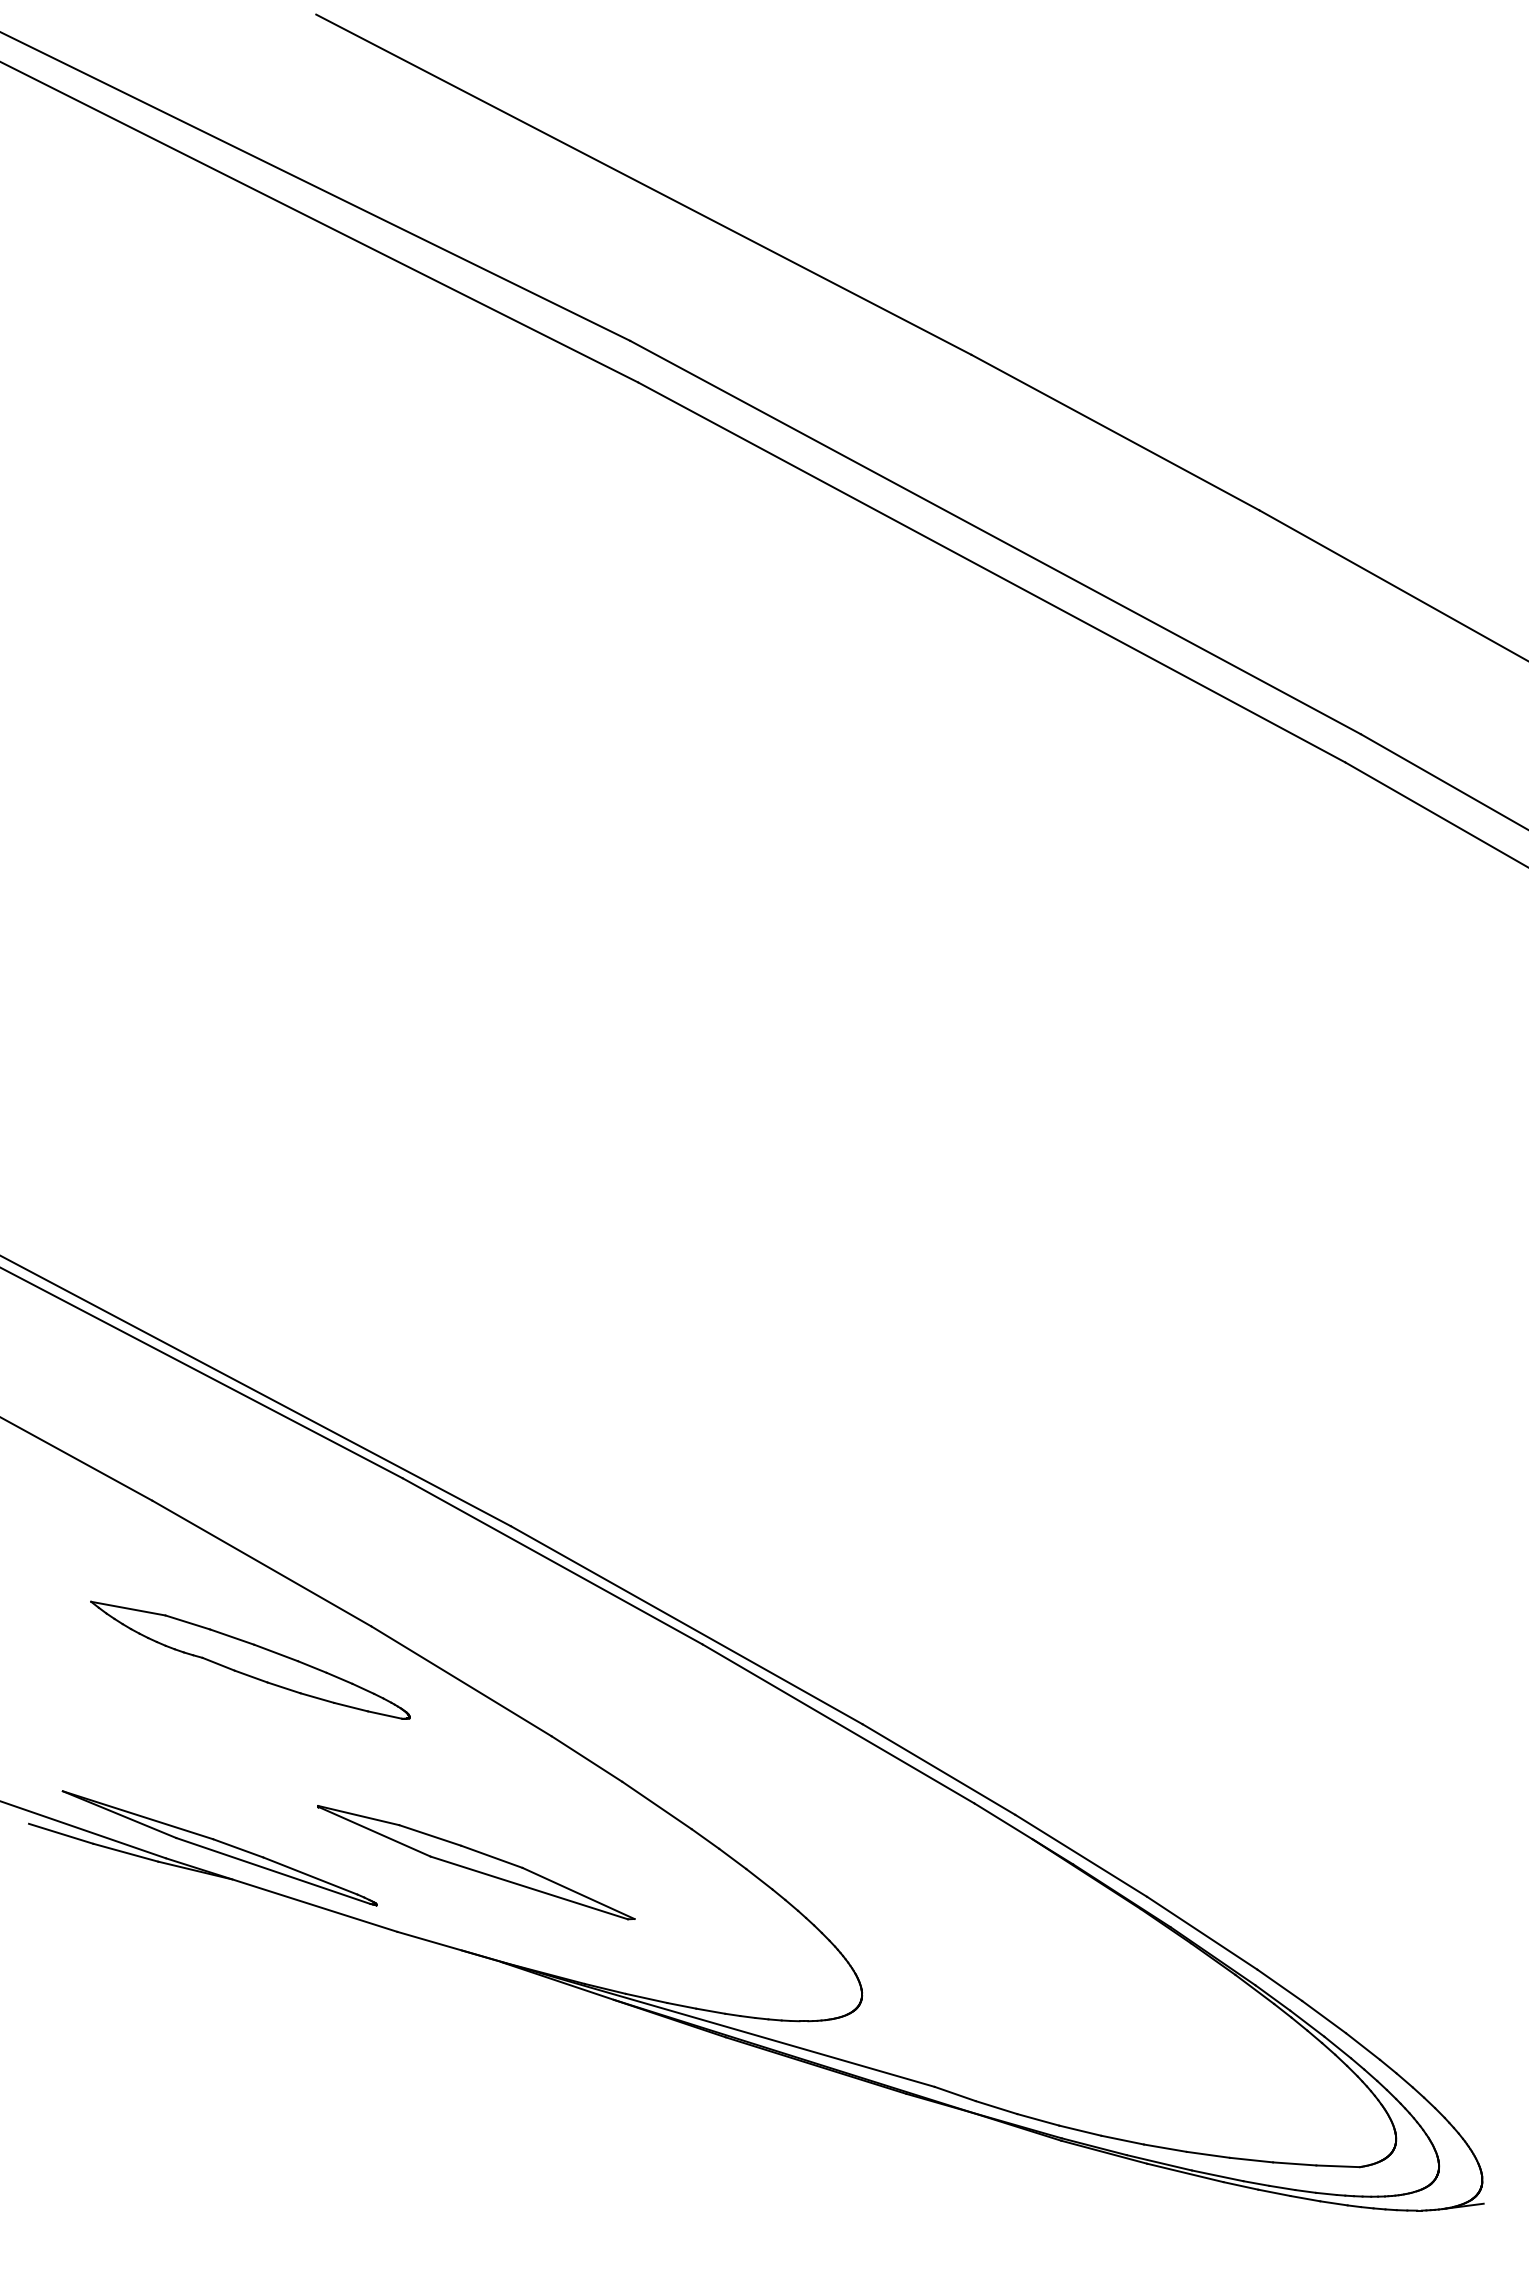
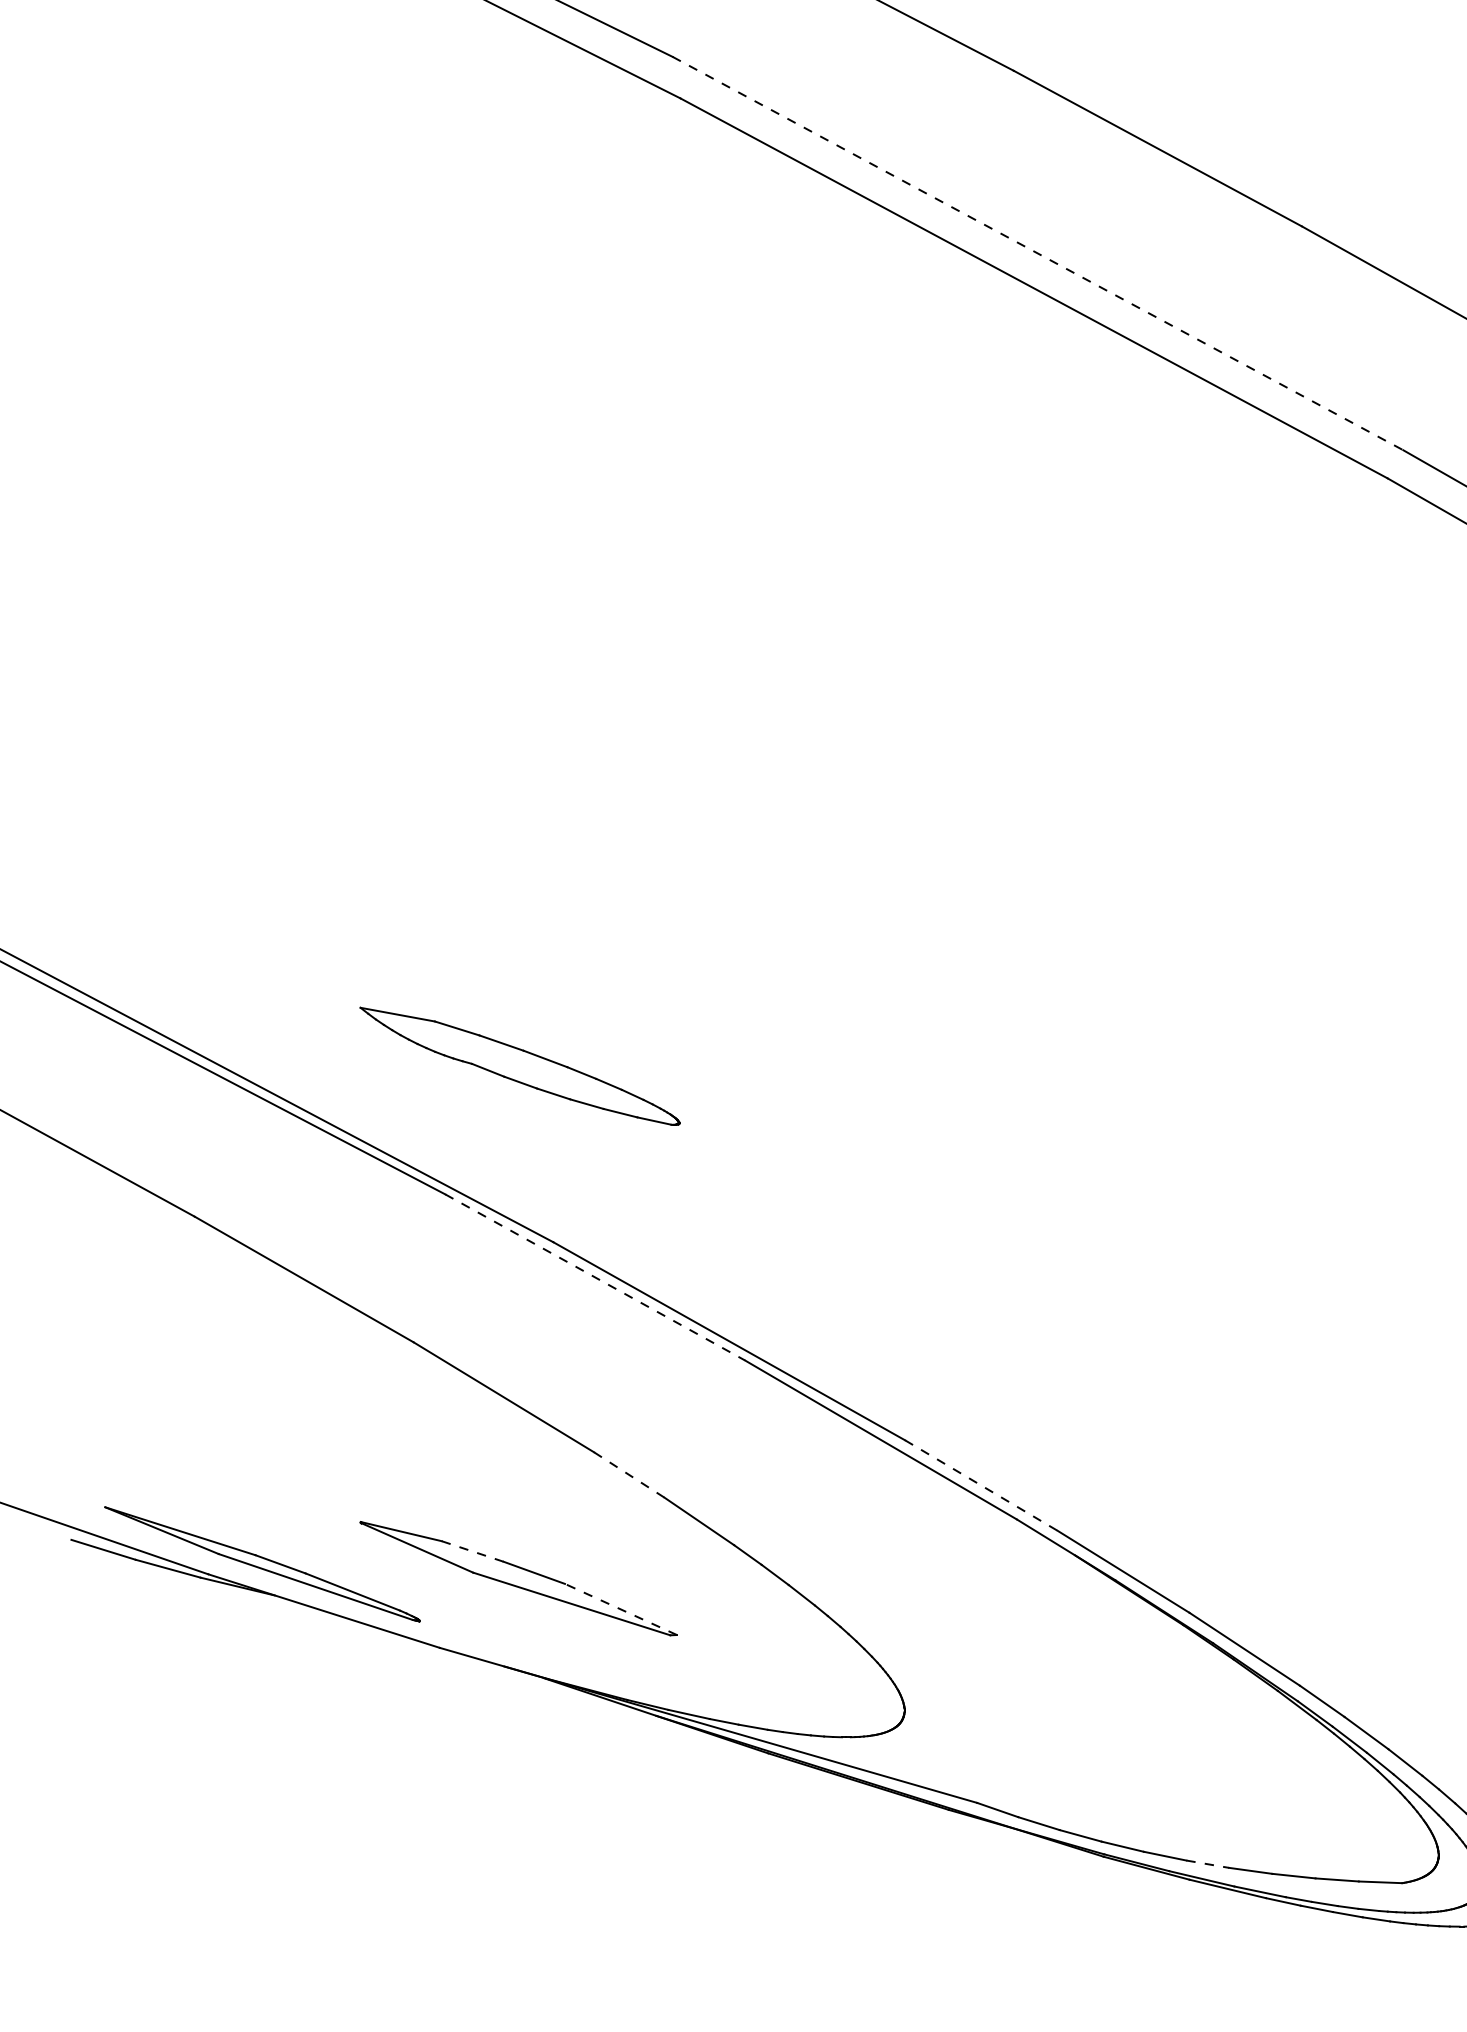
line: (995, 537) -> (1037, 253), solid -> dashed
line: (553, 1561) -> (595, 1277), solid -> dashed
part: (250, 1659) -> (519, 1065), moved
line: (587, 1759) -> (629, 1475), solid -> dashed
line: (938, 1769) -> (980, 1485), solid -> dashed
line: (430, 1835) -> (472, 1551), solid -> dashed
line: (578, 1893) -> (620, 1609), solid -> dashed
line: (1165, 2148) -> (1207, 1864), solid -> dashed

